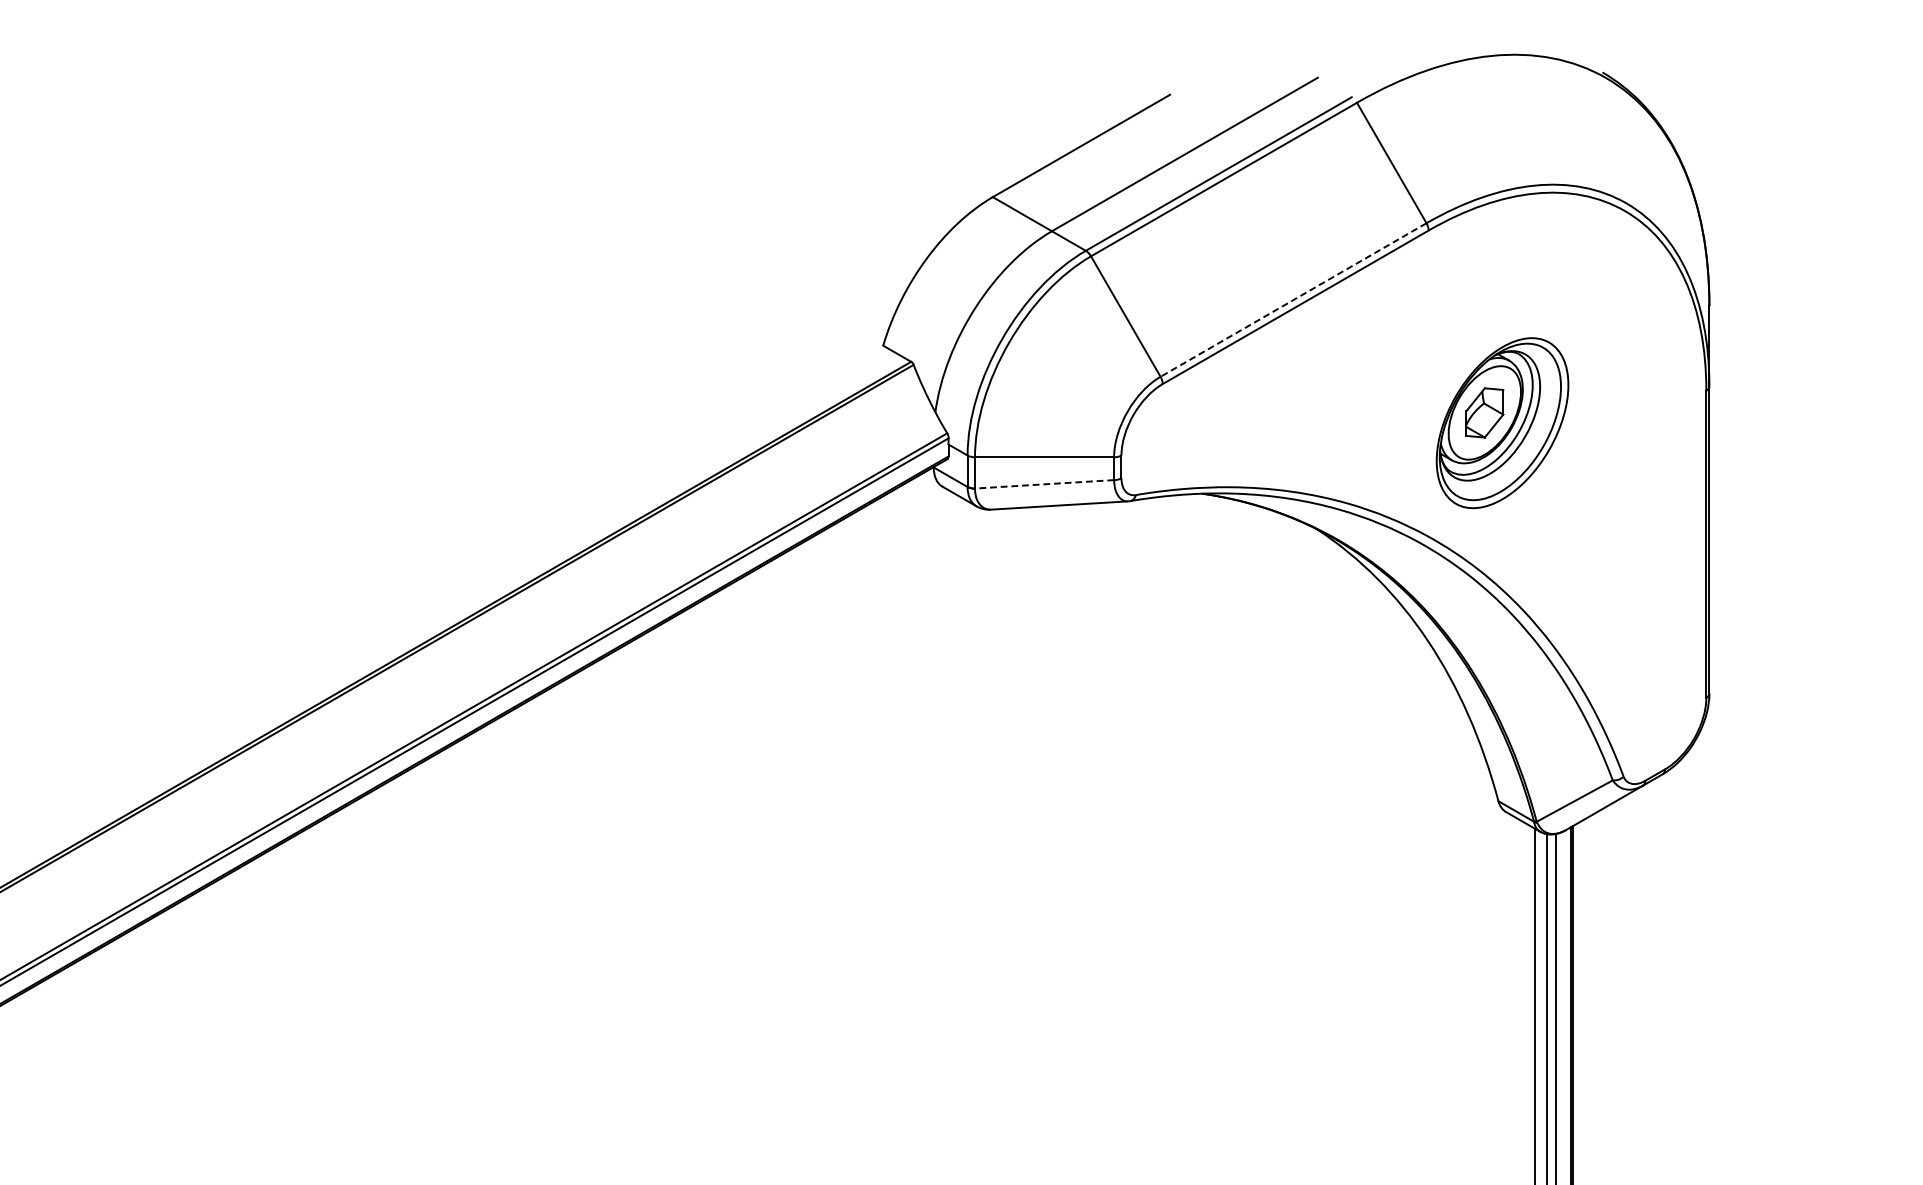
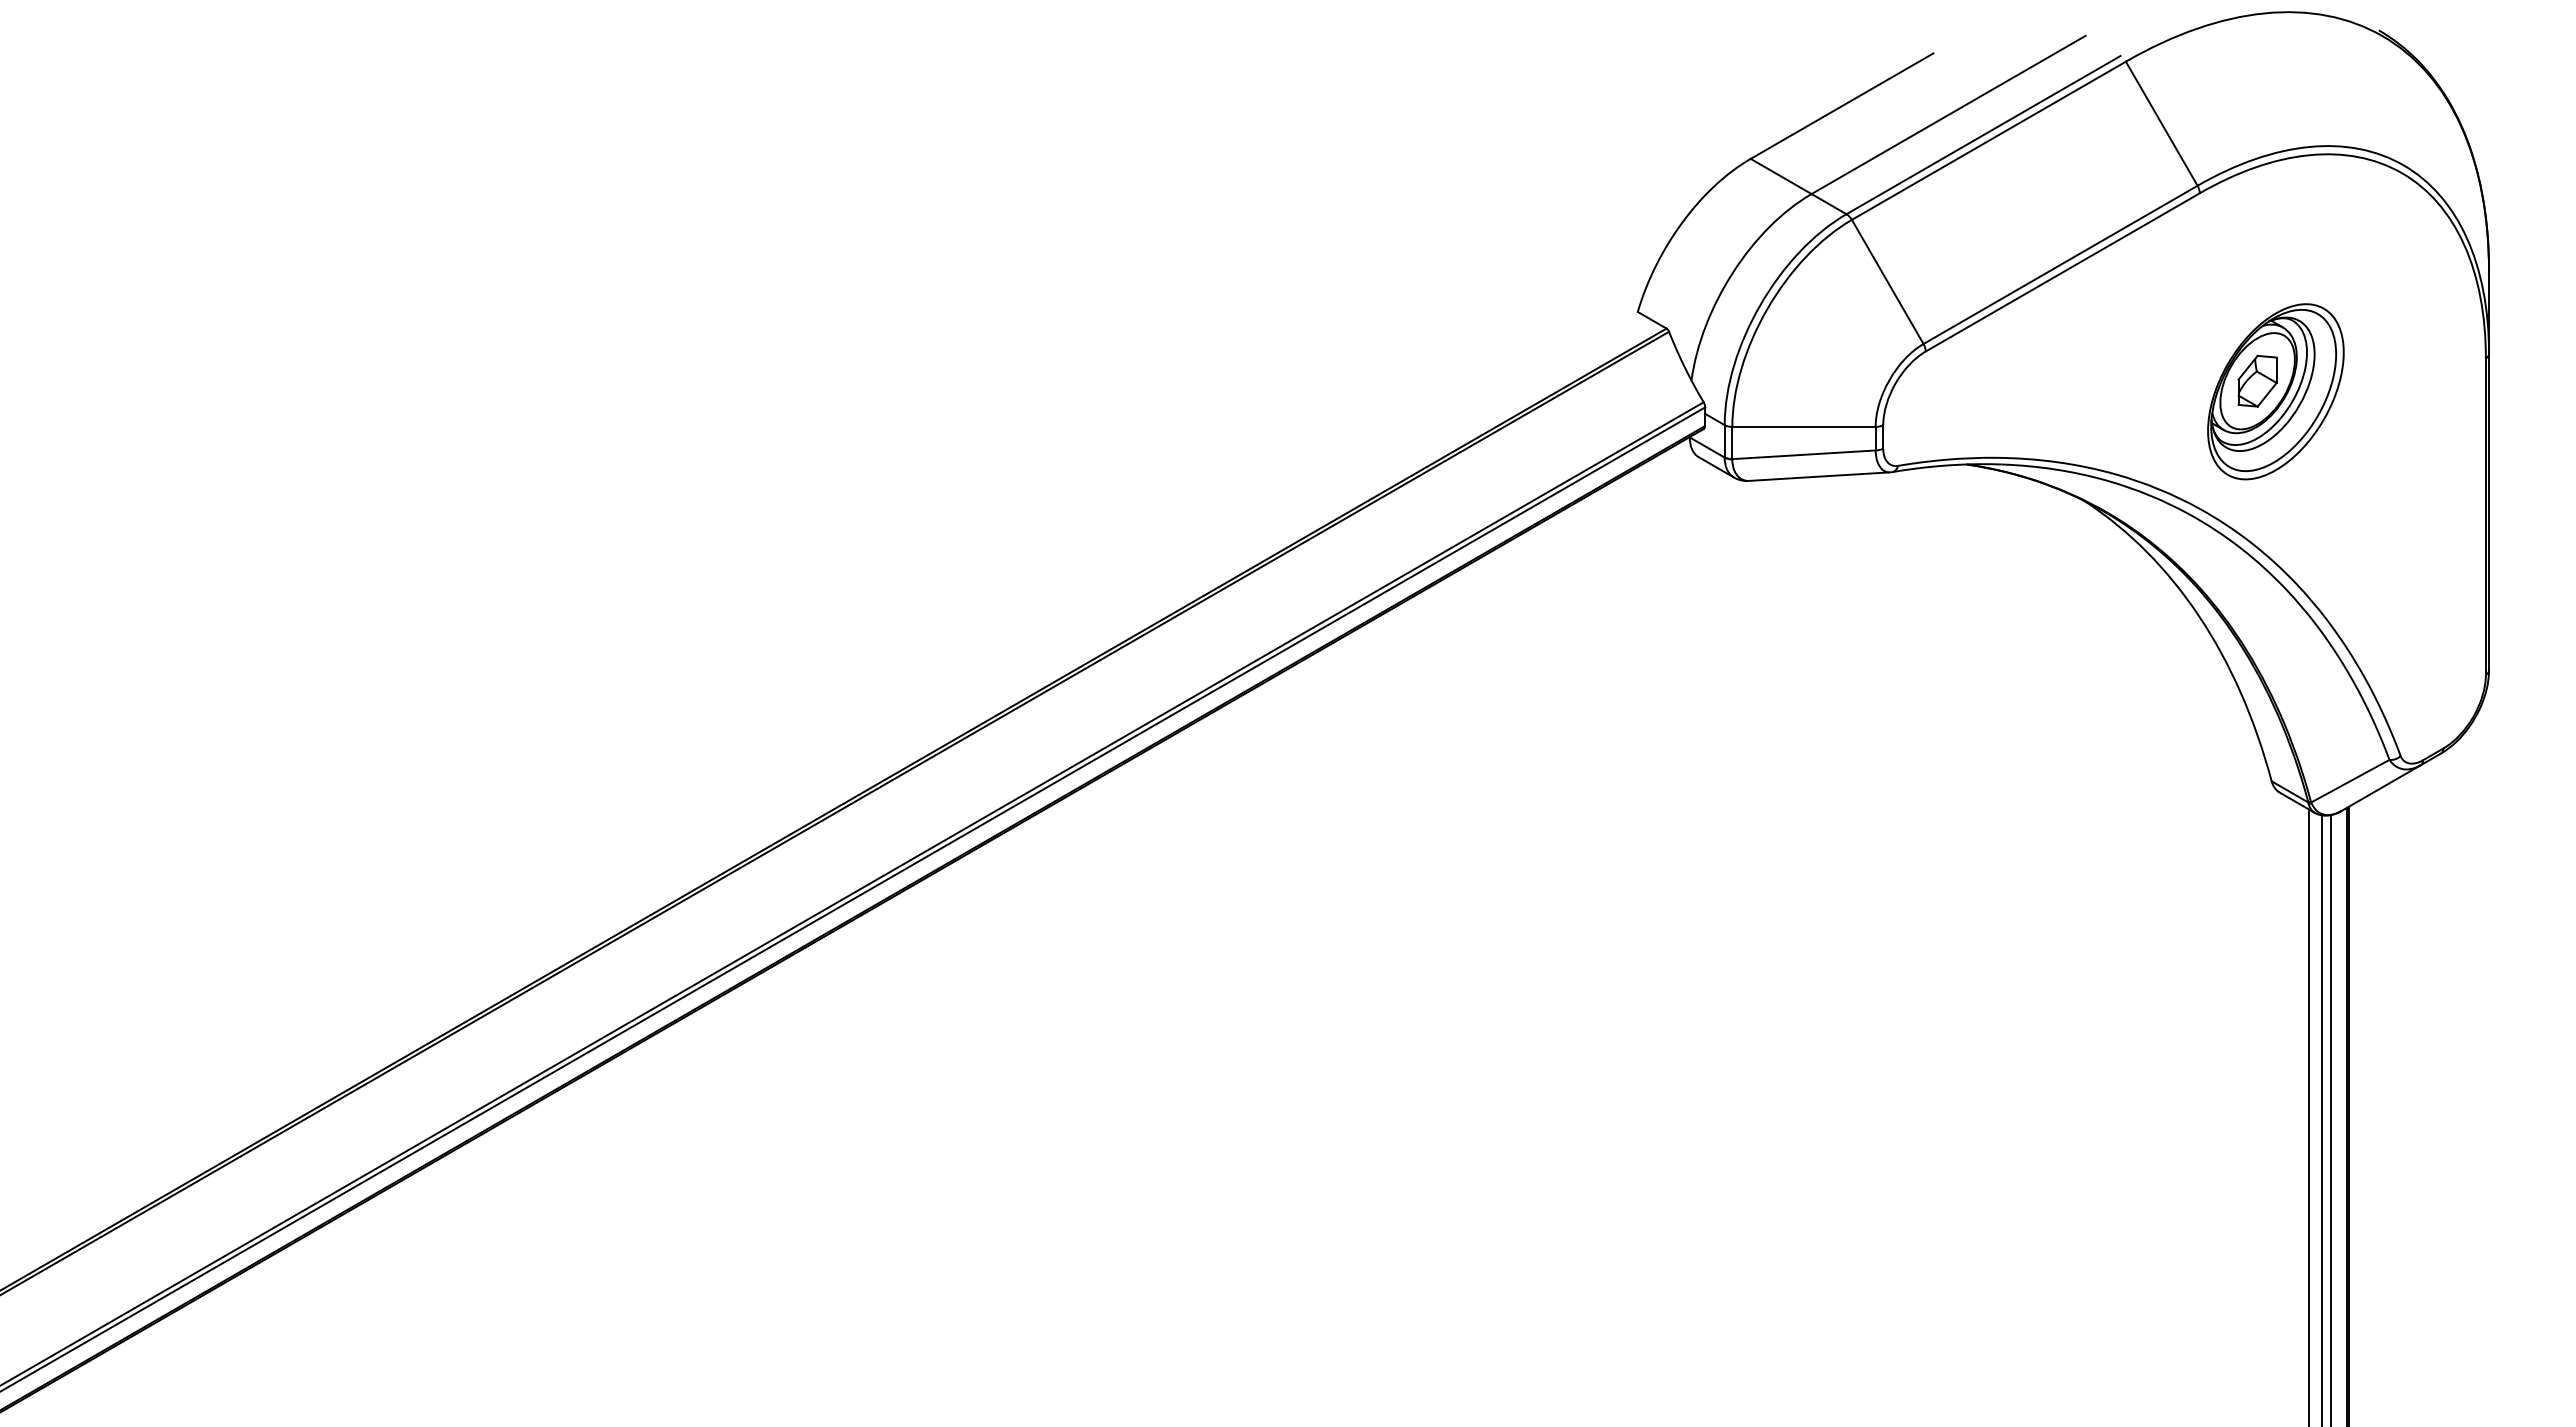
line: (1293, 300) -> (2060, 265), dashed -> solid
line: (1044, 484) -> (1803, 454), dashed -> solid

